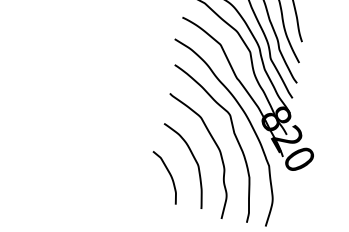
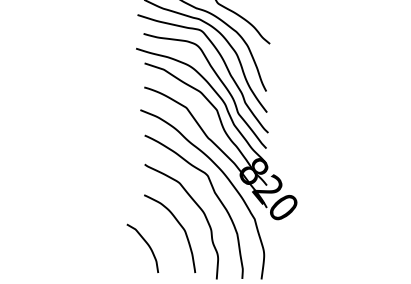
curve: (169, 174) -> (146, 244), moved

